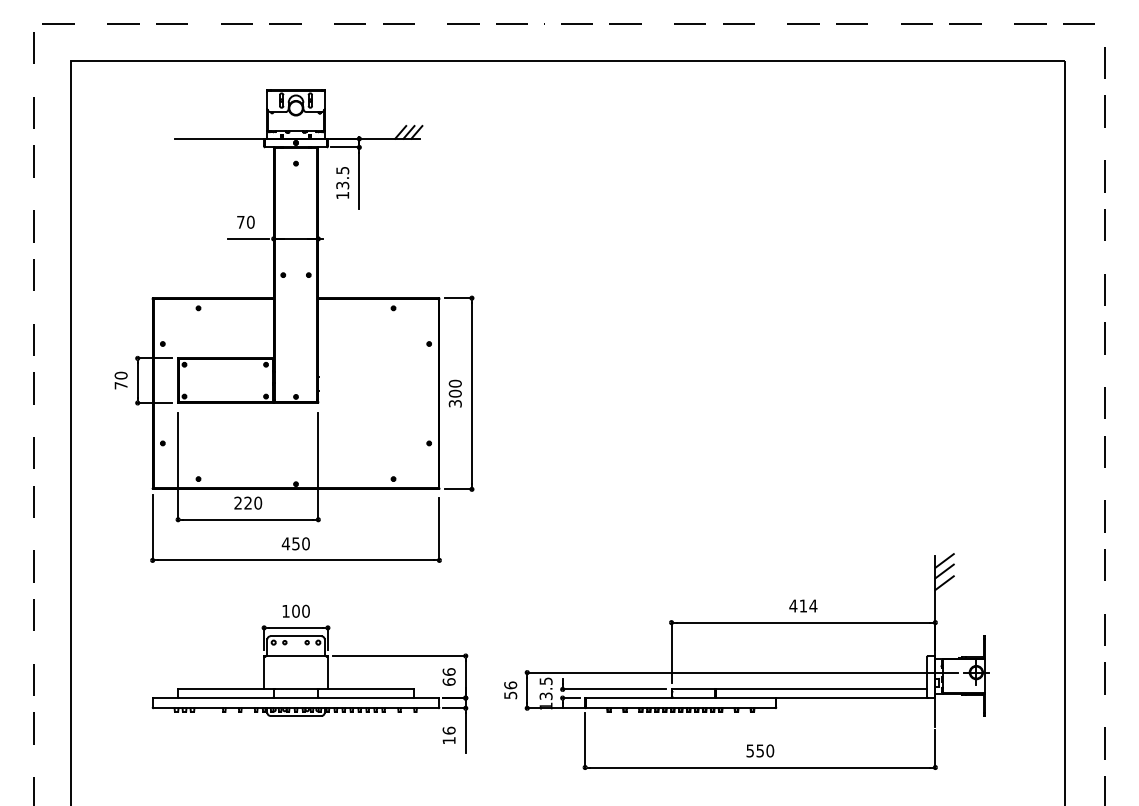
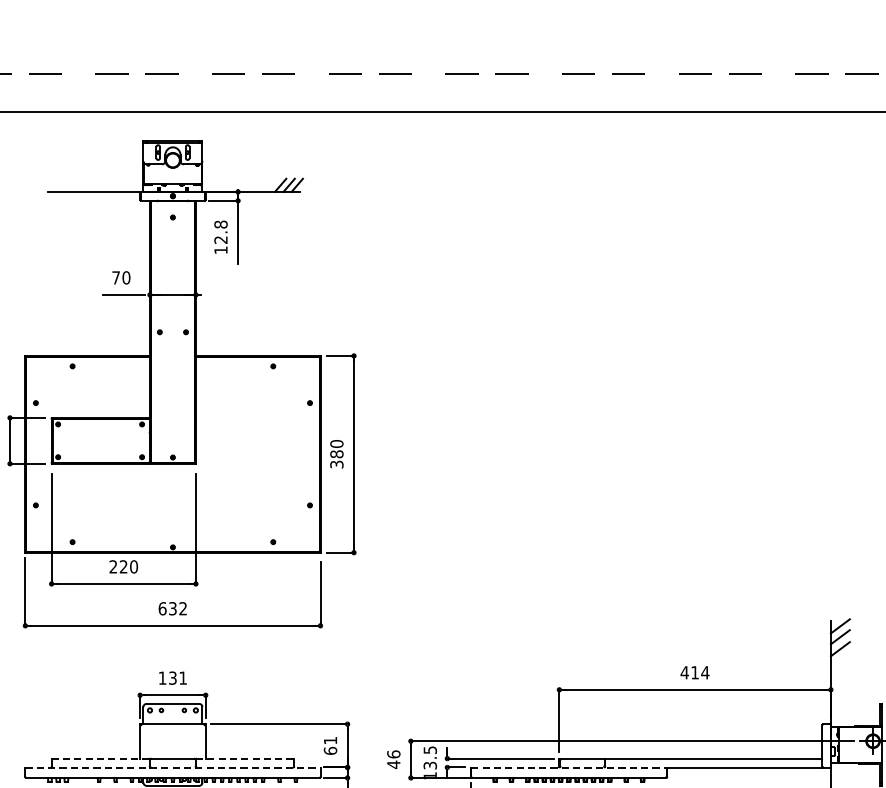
text: (342, 177) -> (220, 231), 13.5 -> 12.8
text: (455, 393) -> (337, 454), 300 -> 380
text: (295, 543) -> (172, 608), 450 -> 632
text: (300, 610) -> (177, 677), 100 -> 131
text: (448, 671) -> (329, 740), 66 -> 61
line: (225, 689) -> (100, 758), solid -> dashed
line: (366, 689) -> (245, 758), solid -> dashed
text: (510, 695) -> (393, 764), 56 -> 46
line: (296, 698) -> (173, 767), solid -> dashed
line: (680, 698) -> (568, 767), solid -> dashed

